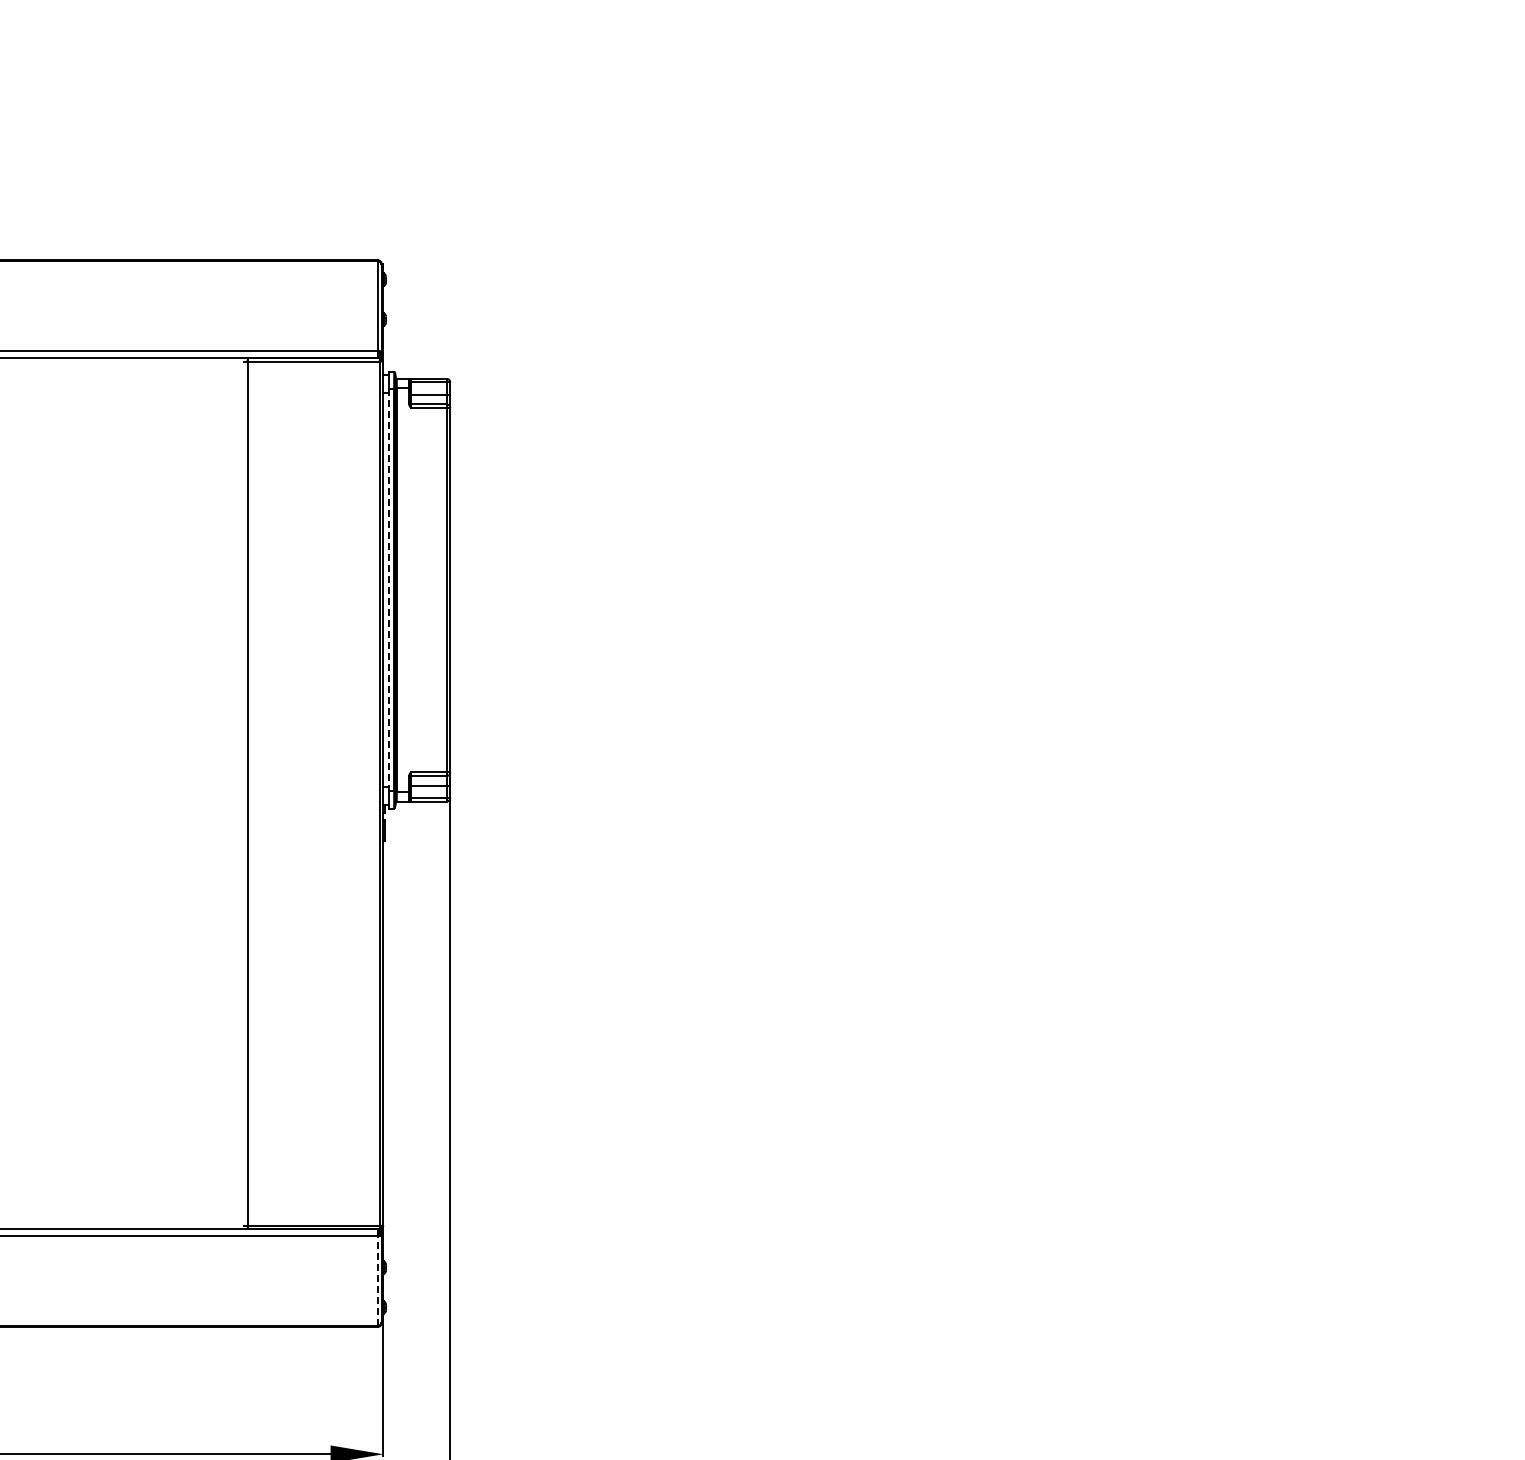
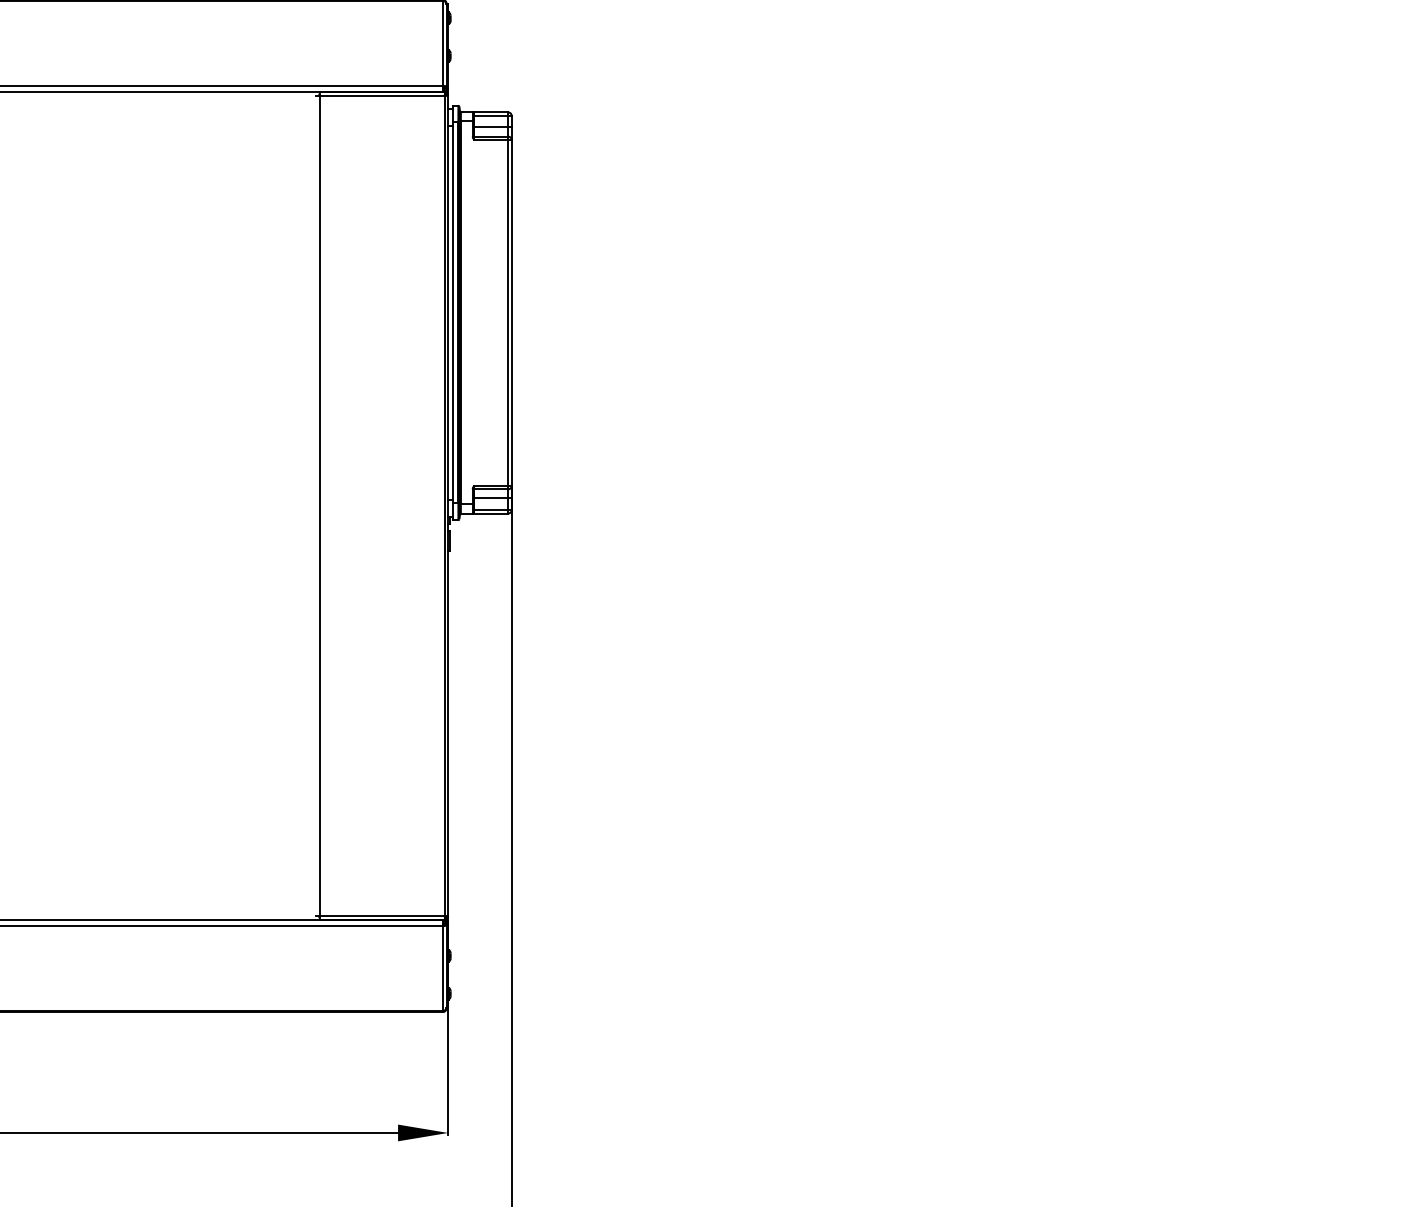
line: (388, 590) -> (453, 313), dashed -> solid
line: (377, 1280) -> (442, 968), dashed -> solid

